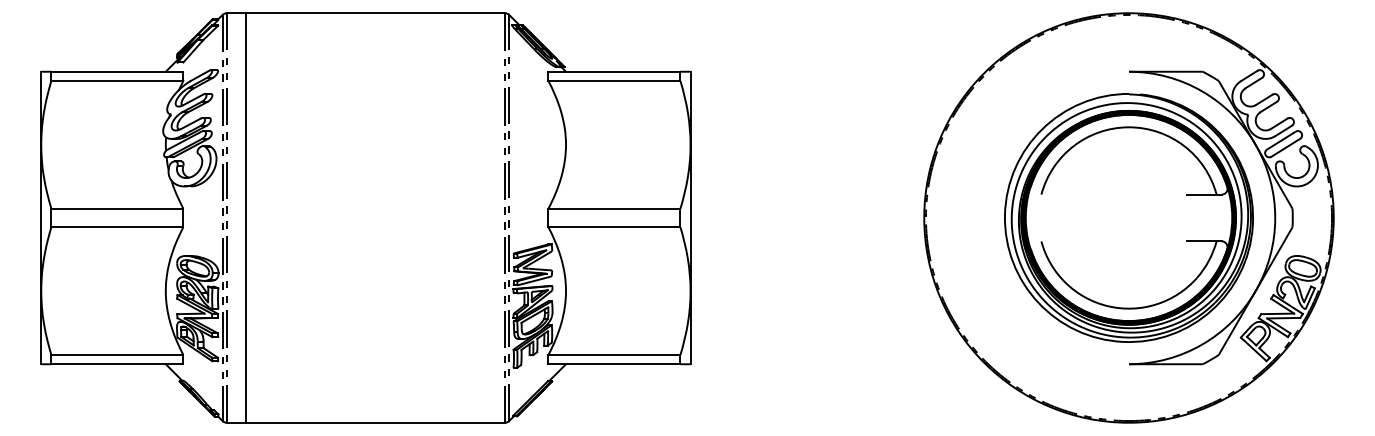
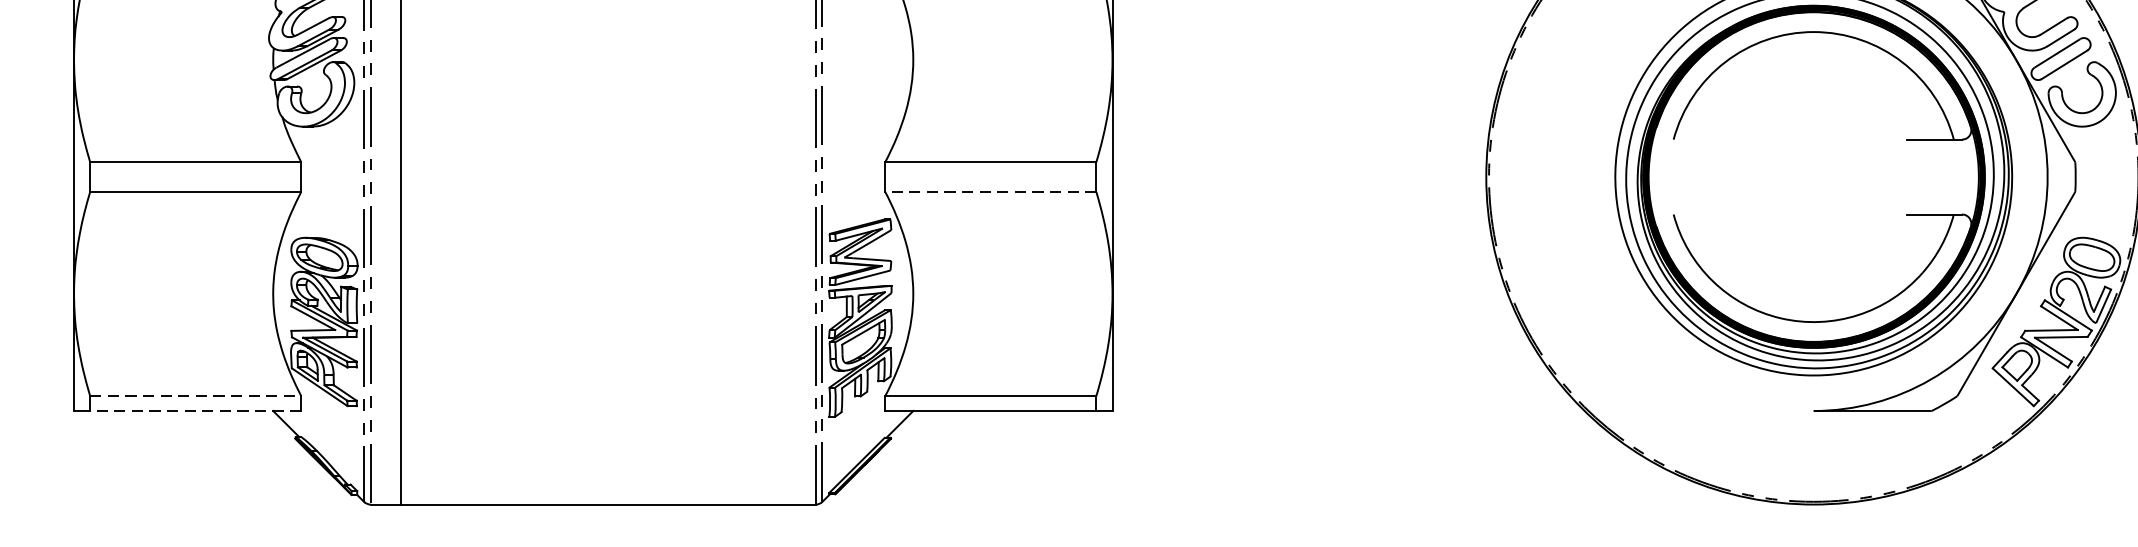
line: (614, 227) -> (990, 192), solid -> dashed
line: (117, 355) -> (195, 397), solid -> dashed
line: (117, 364) -> (195, 411), solid -> dashed

